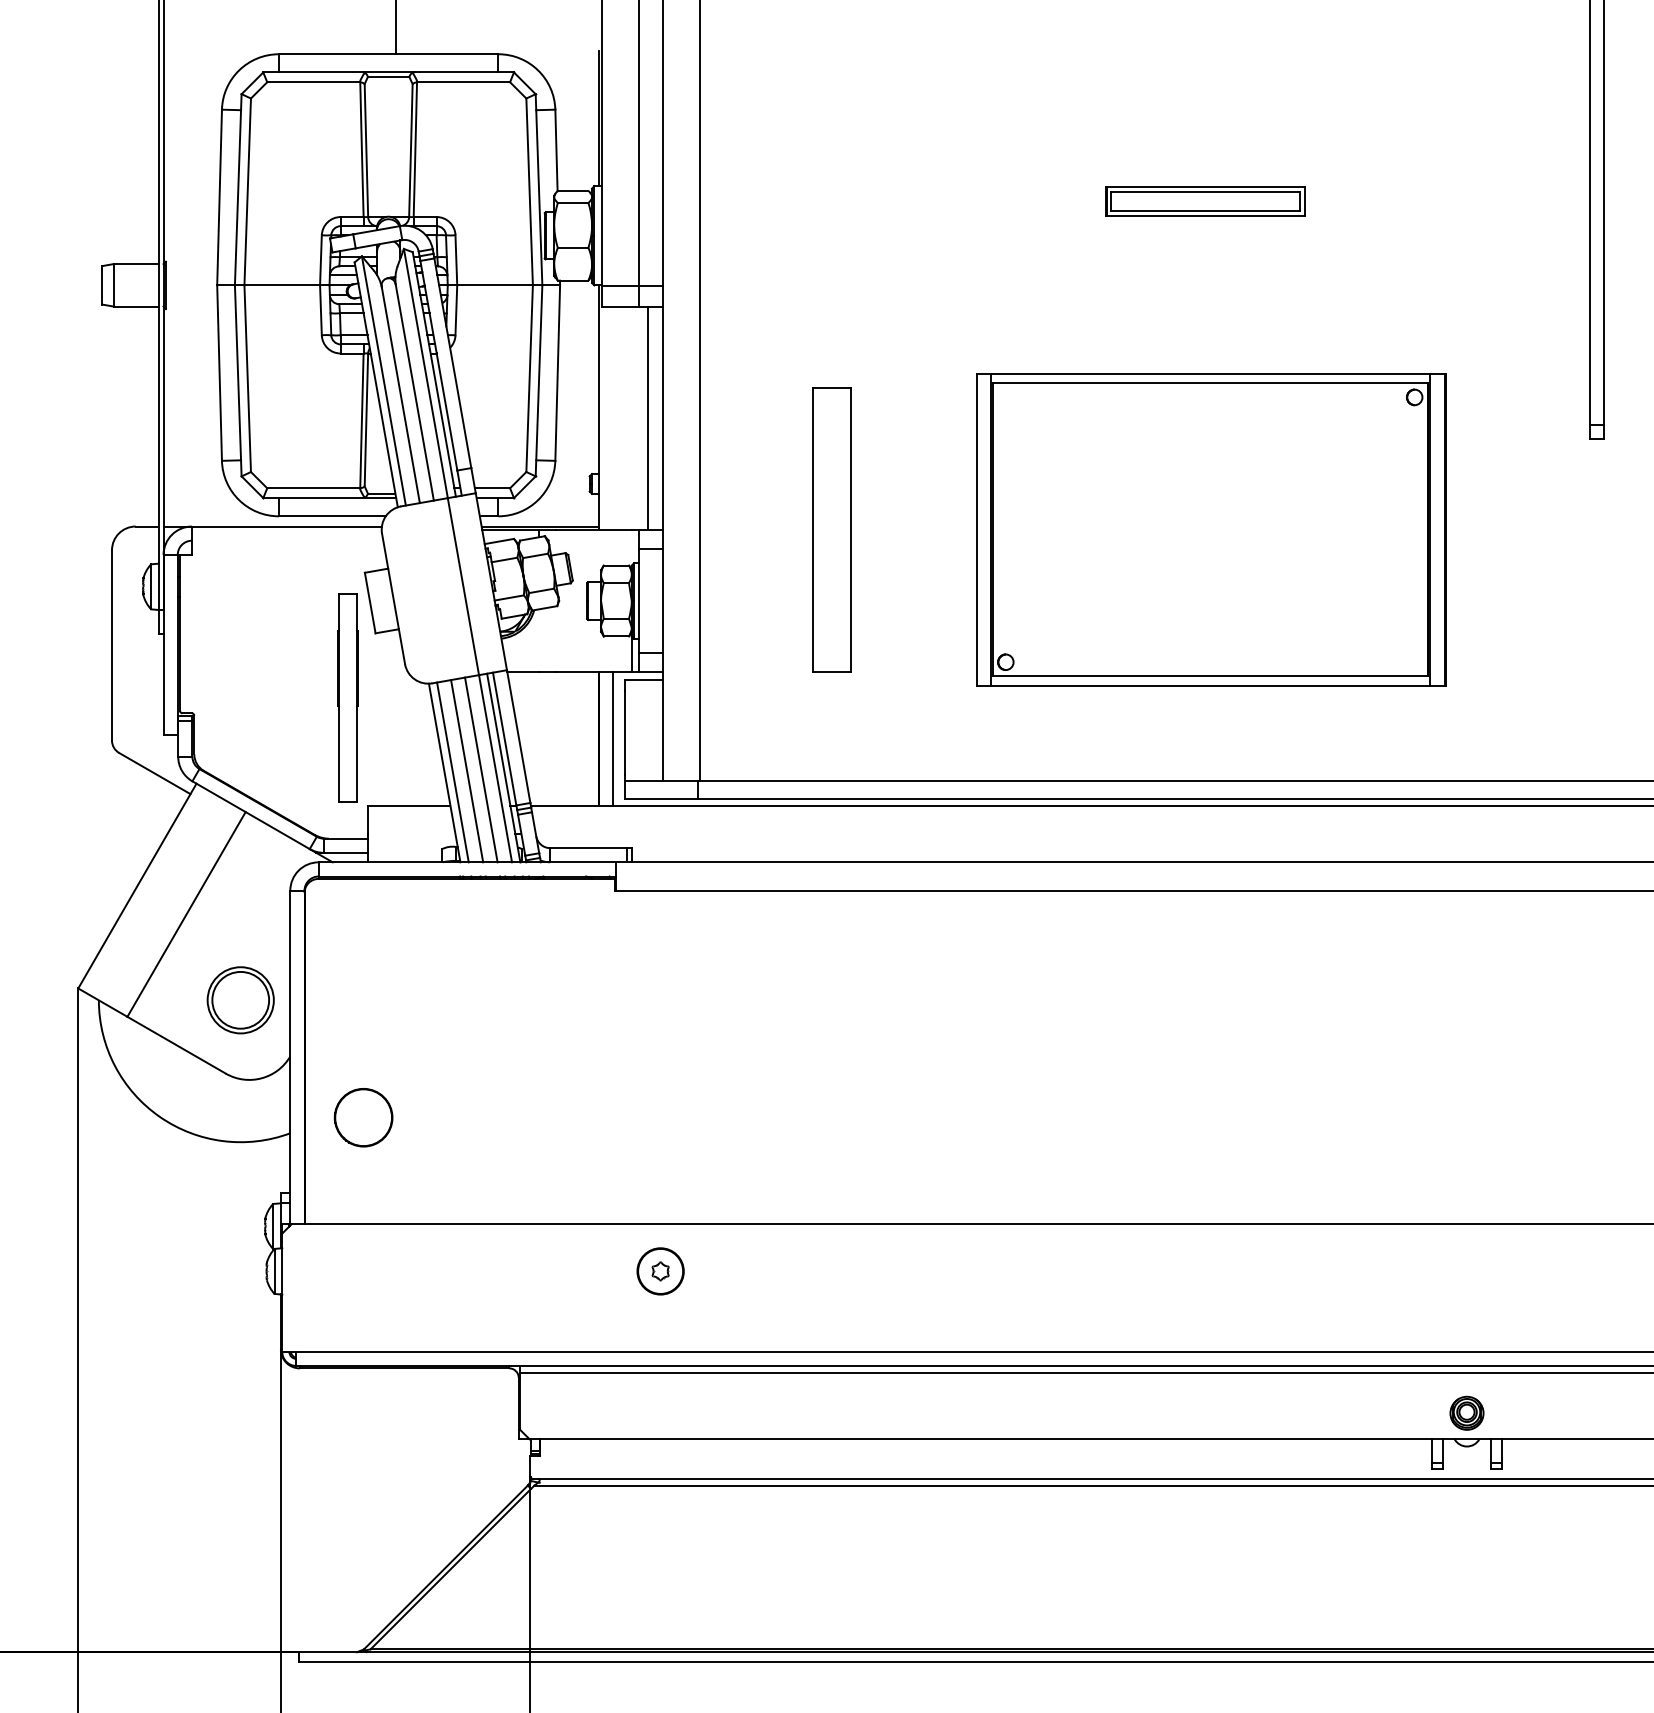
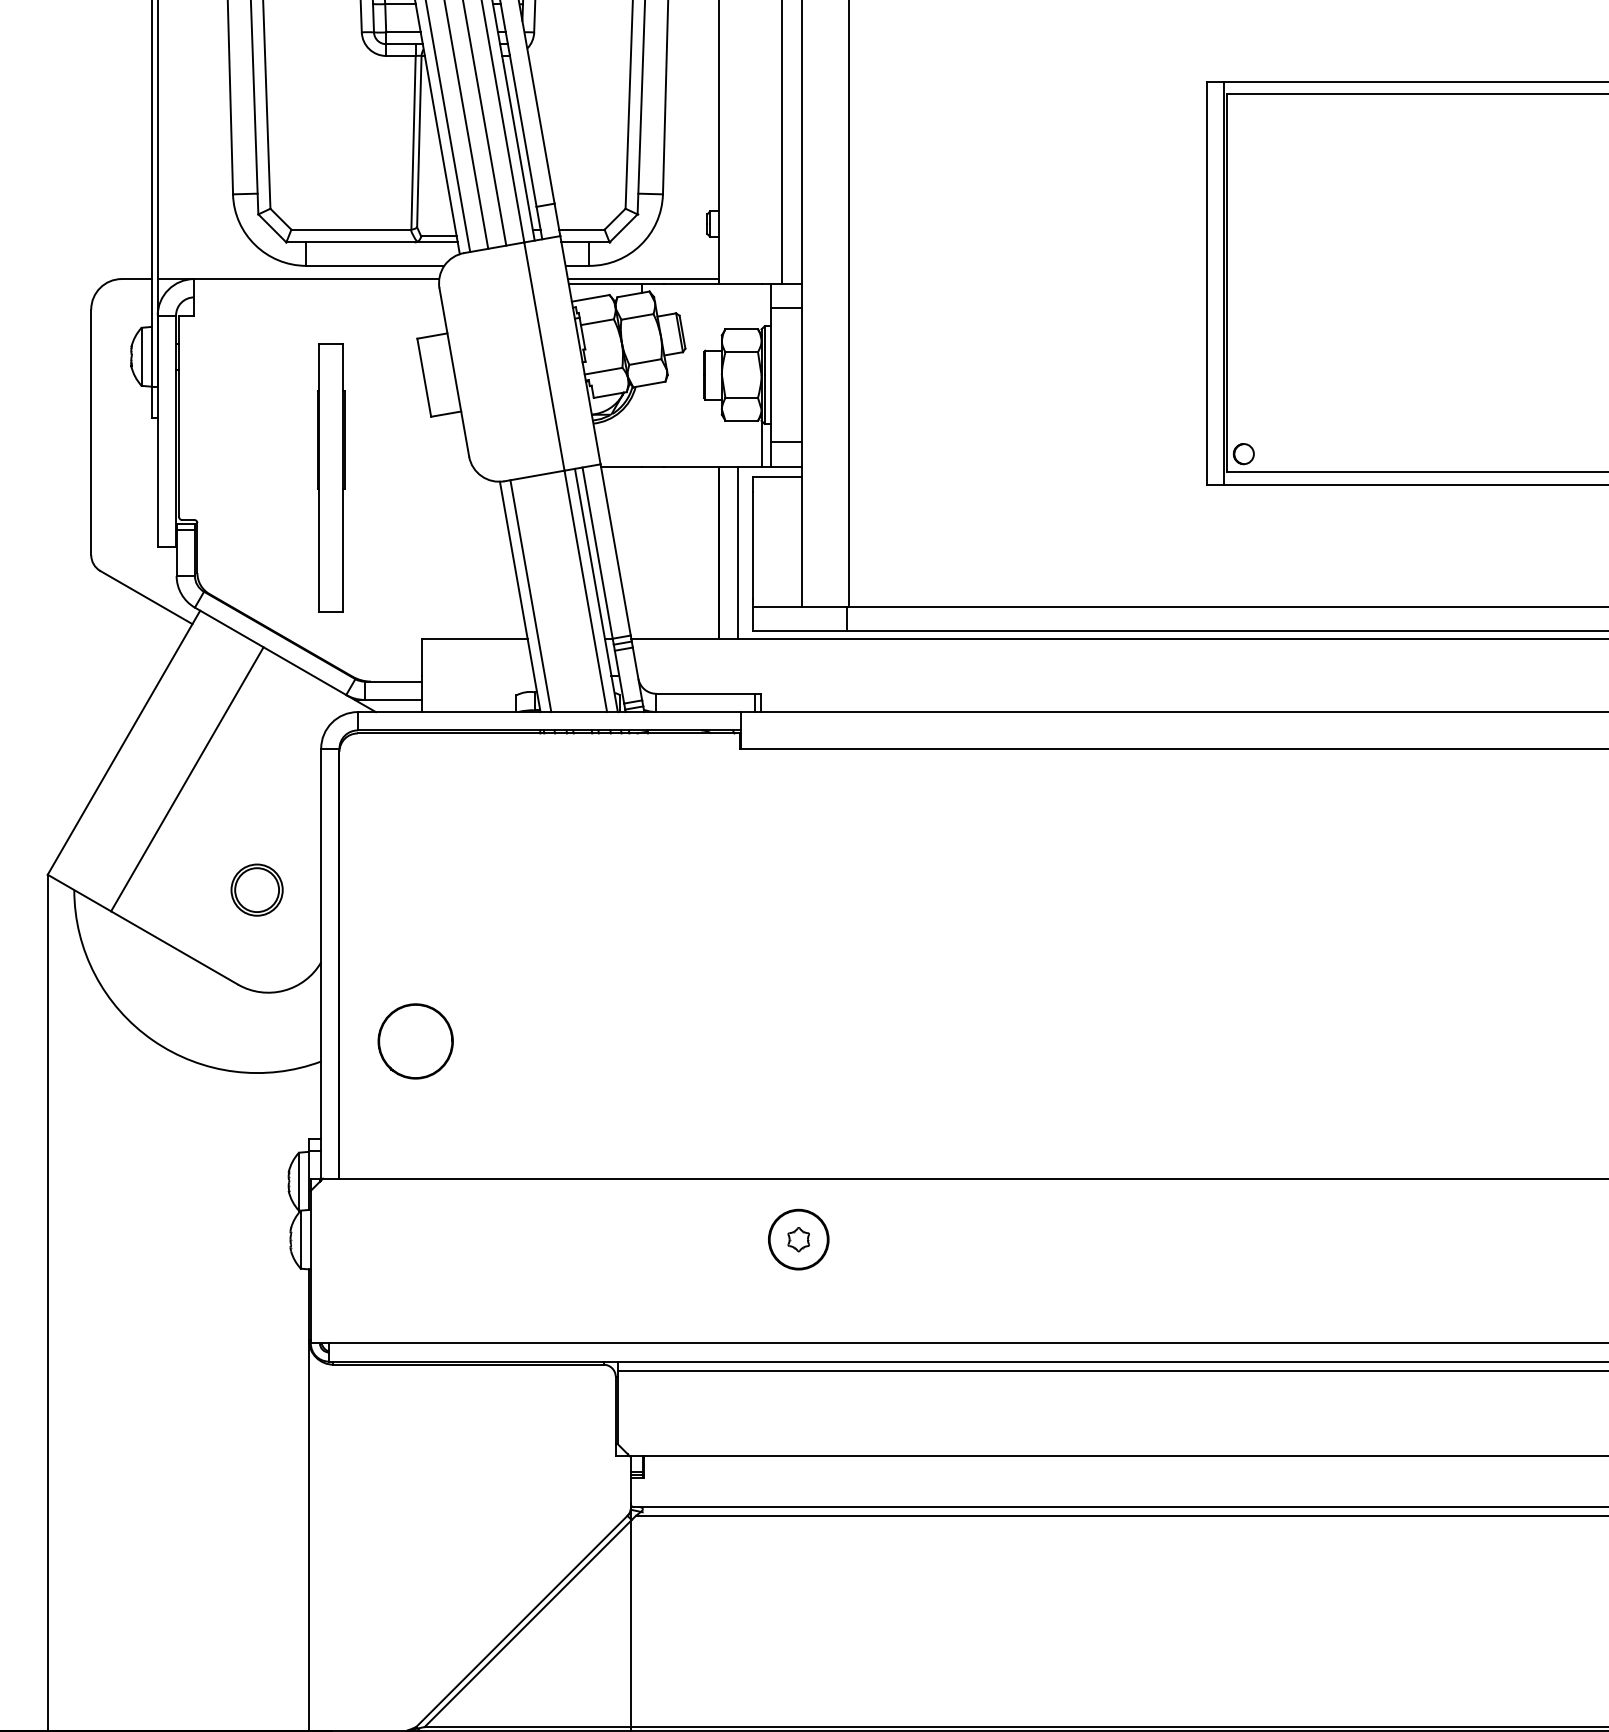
part: (831, 529) -> (1019, 282), removed
part: (347, 697) -> (330, 477), moved
line: (481, 769) -> (567, 592), removed
line: (467, 771) -> (549, 594), removed
part: (240, 1000) -> (256, 890), size x0.6

